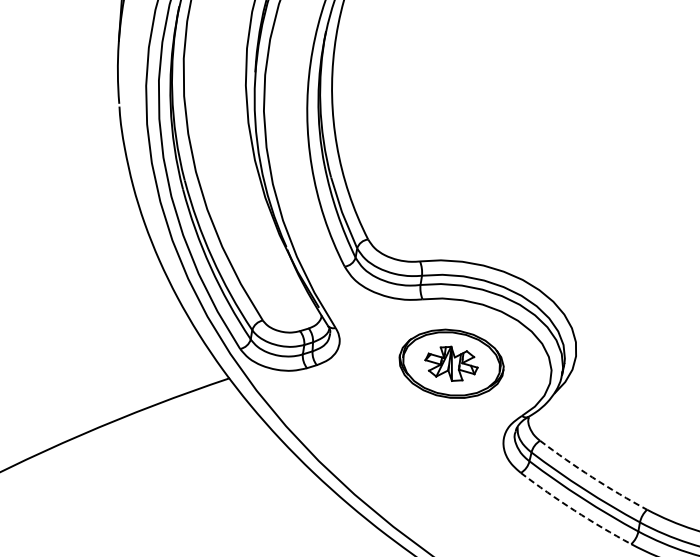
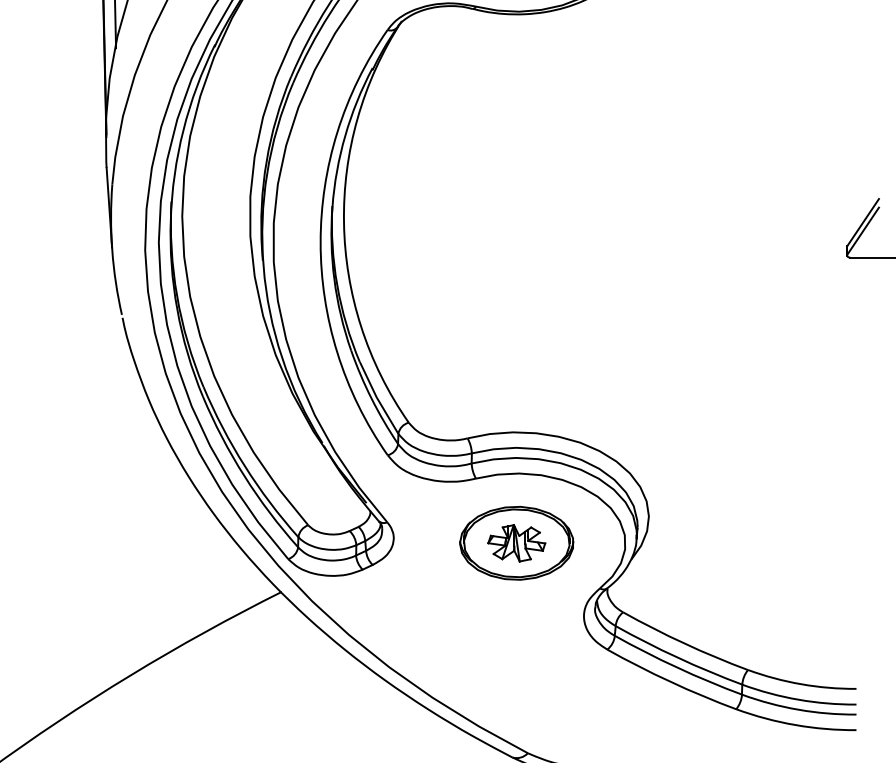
arc: (592, 477) -> (684, 643), dashed -> solid
arc: (574, 510) -> (670, 681), dashed -> solid

